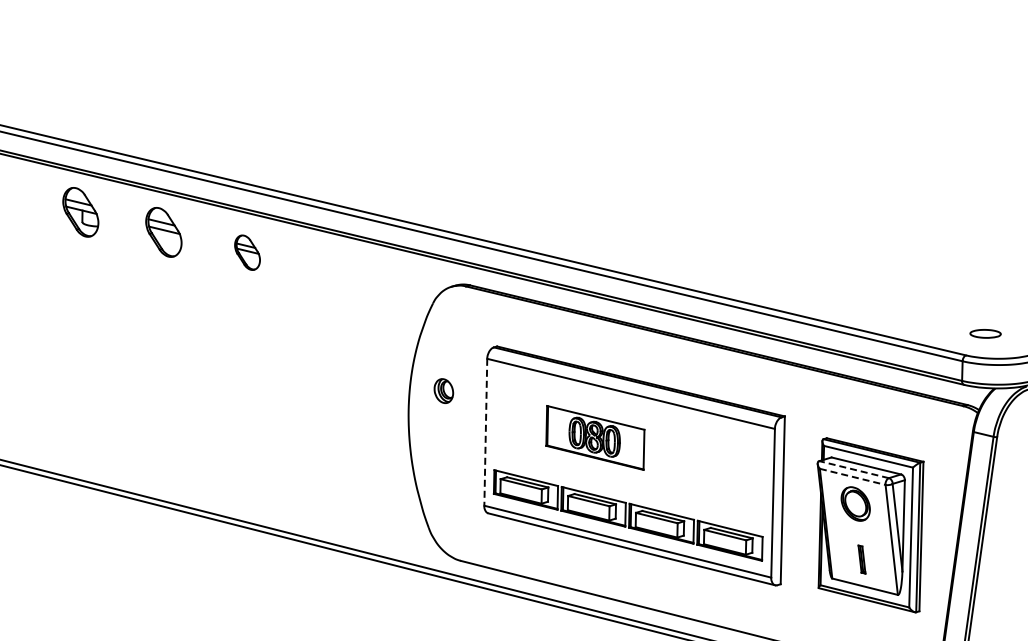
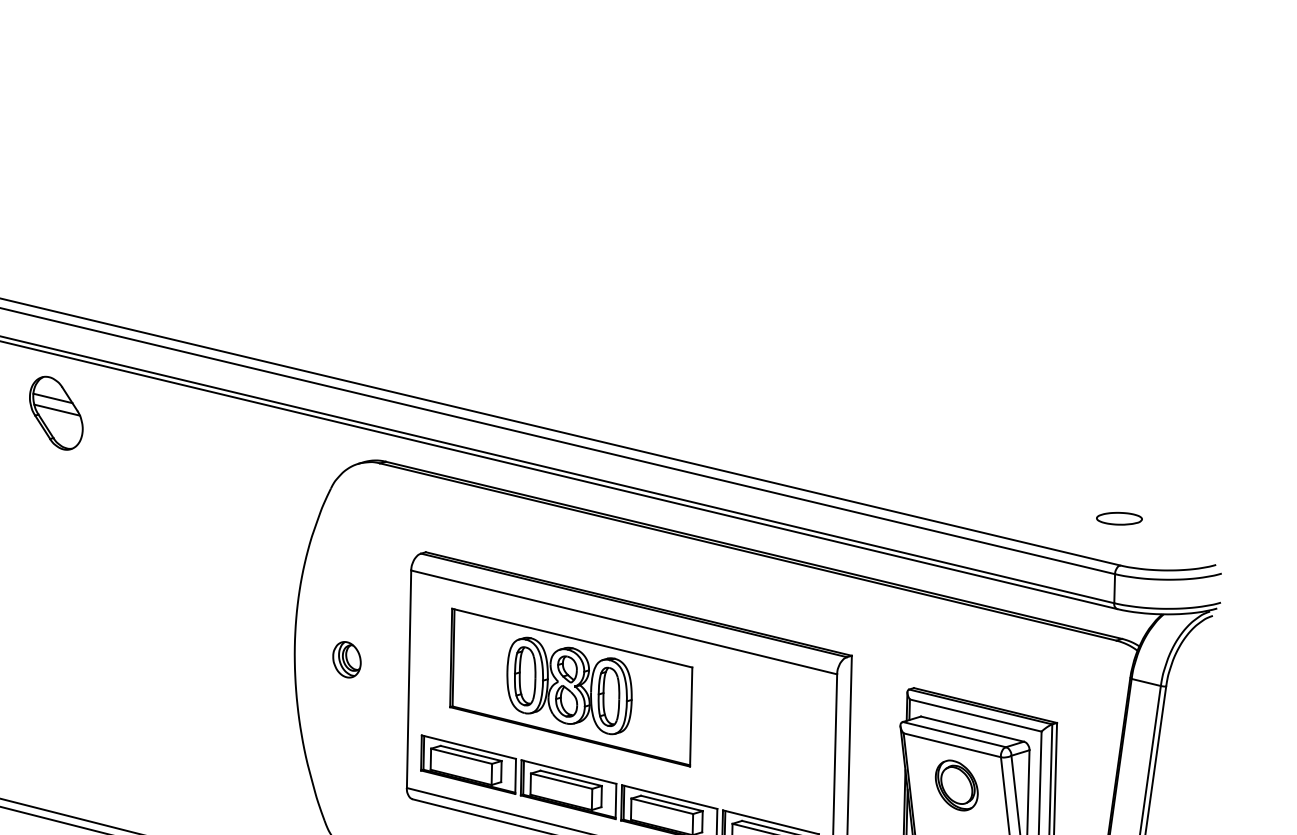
part: (247, 252) -> (56, 413), size x1.43
part: (985, 333) -> (1119, 518), moved
part: (443, 390) -> (346, 658), moved
line: (485, 432) -> (408, 679), dashed -> solid
part: (595, 437) -> (571, 686), size x1.67
line: (854, 469) -> (954, 734), dashed -> solid
line: (852, 476) -> (951, 744), dashed -> solid

